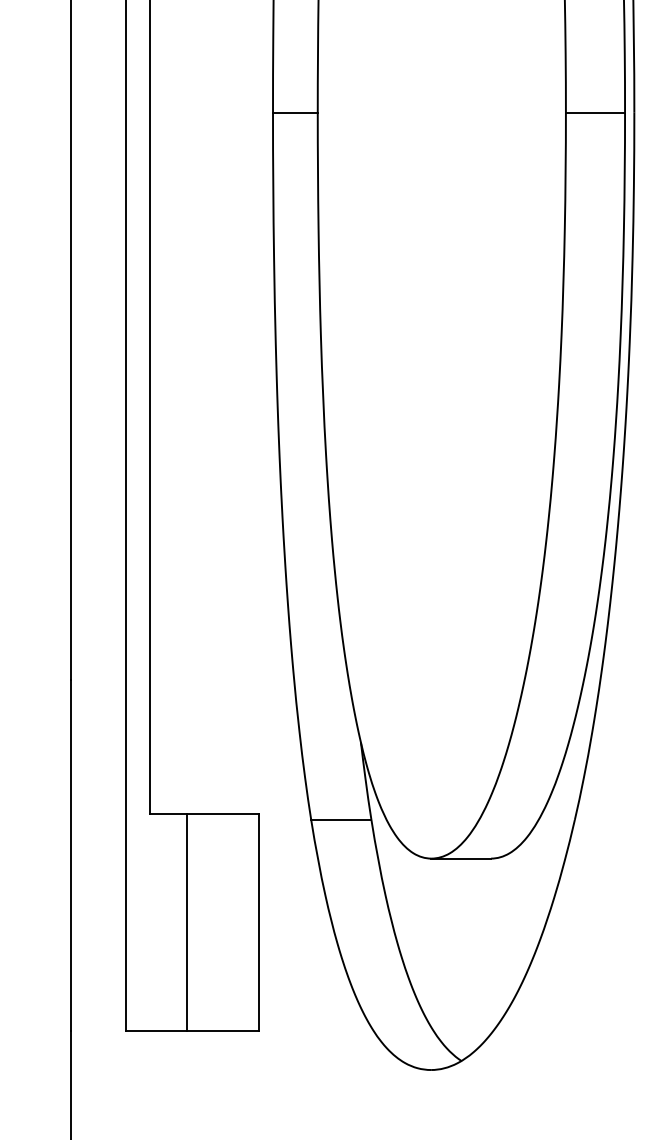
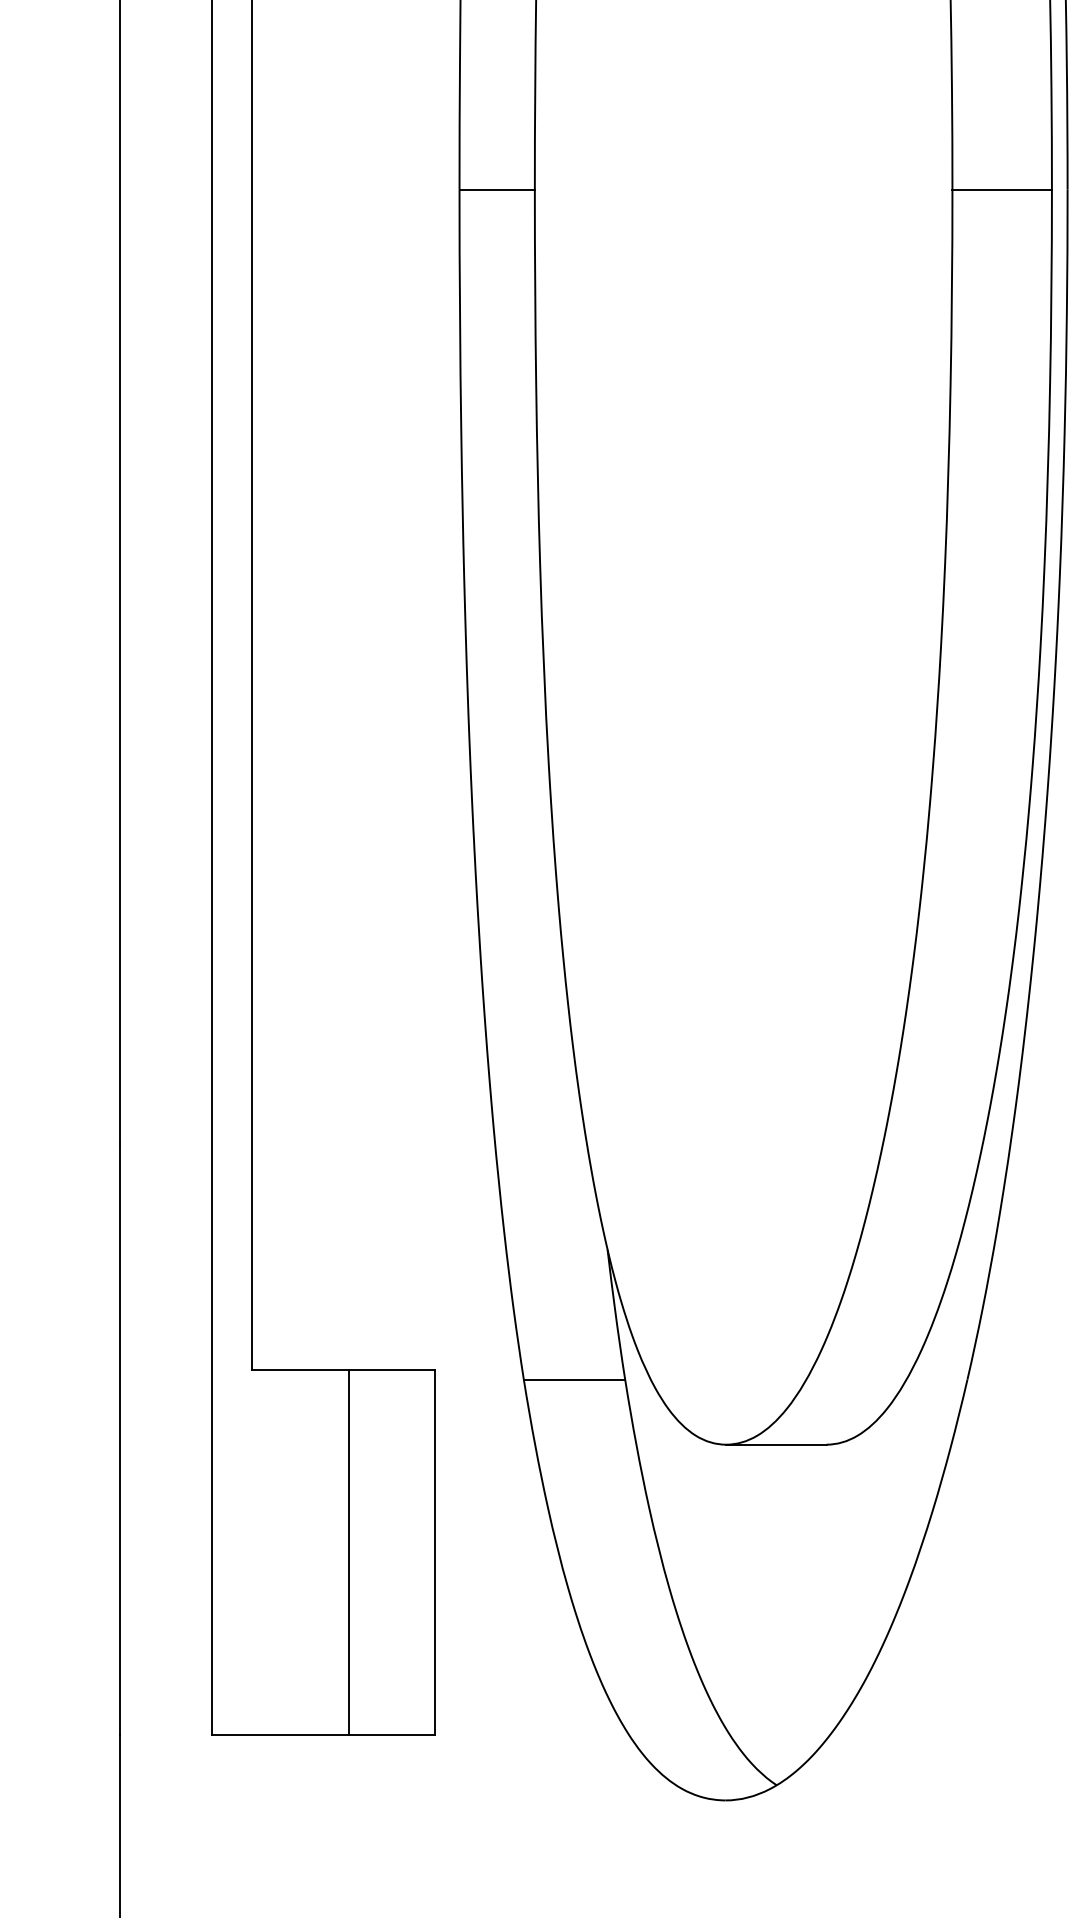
line: (187, 922) -> (349, 1552), moved

